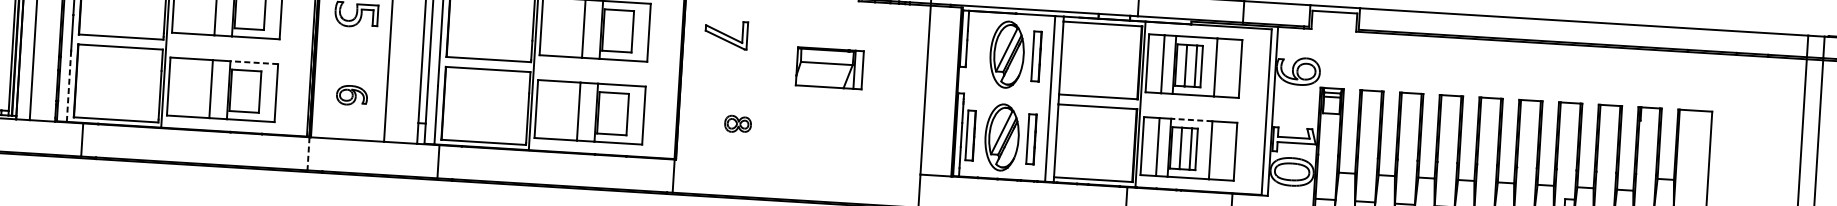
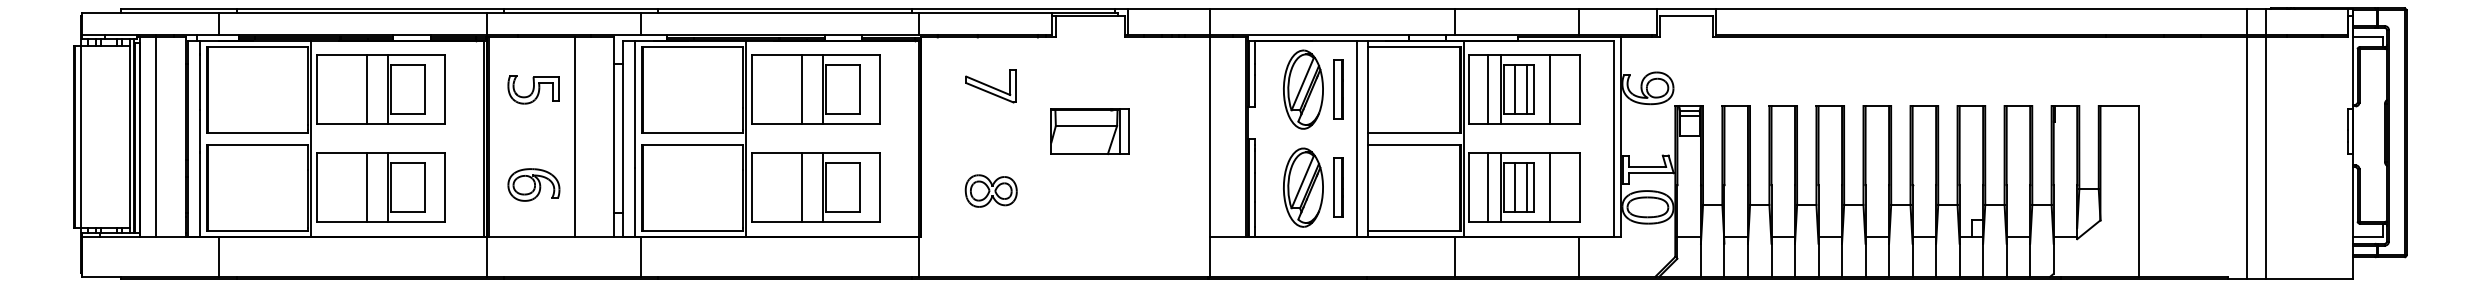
part: (726, 34) -> (990, 86), moved
line: (253, 62) -> (415, 153), dashed -> solid
part: (829, 68) -> (1089, 131), moved
line: (69, 86) -> (199, 194), dashed -> solid
part: (351, 95) -> (533, 184), size x1.43
line: (1191, 120) -> (1525, 153), dashed -> solid
part: (737, 123) -> (990, 190), size x1.67
part: (970, 135) -> (1266, 187), removed
line: (308, 153) -> (486, 256), dashed -> solid

